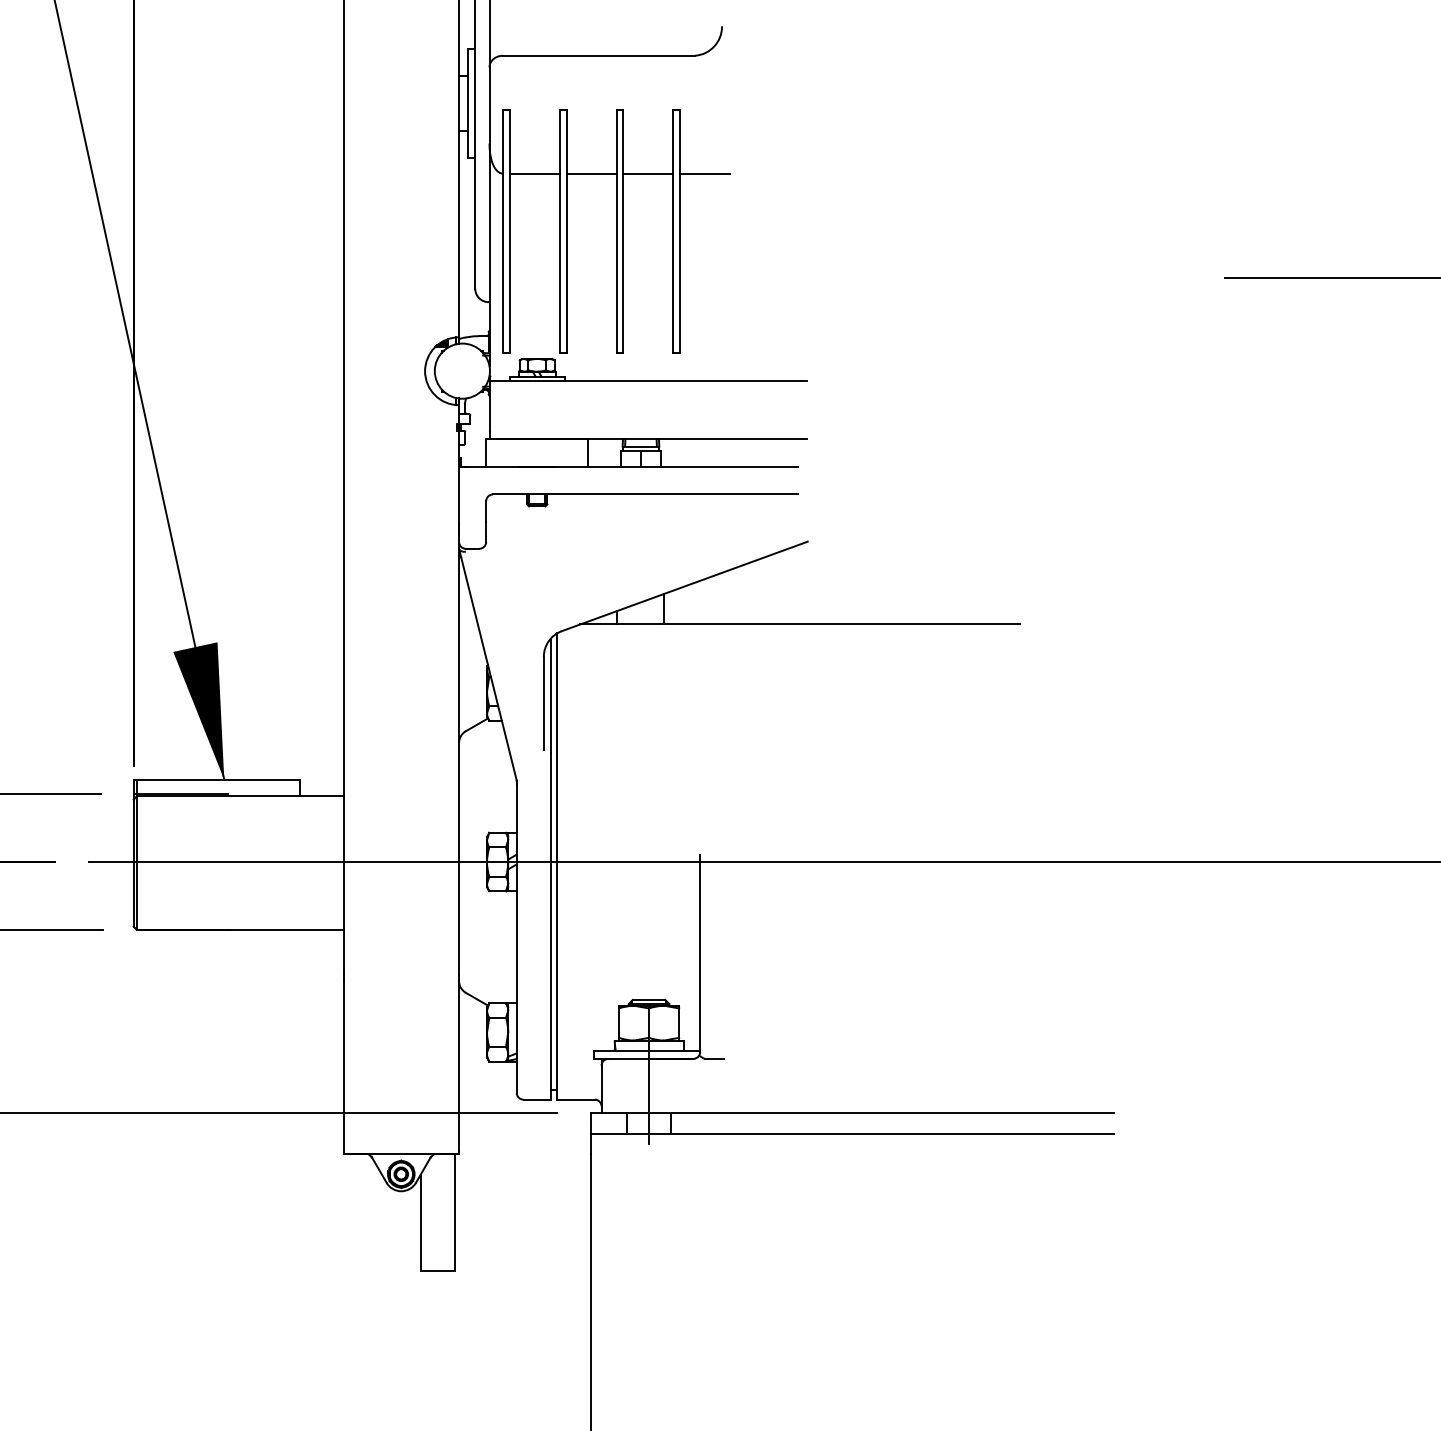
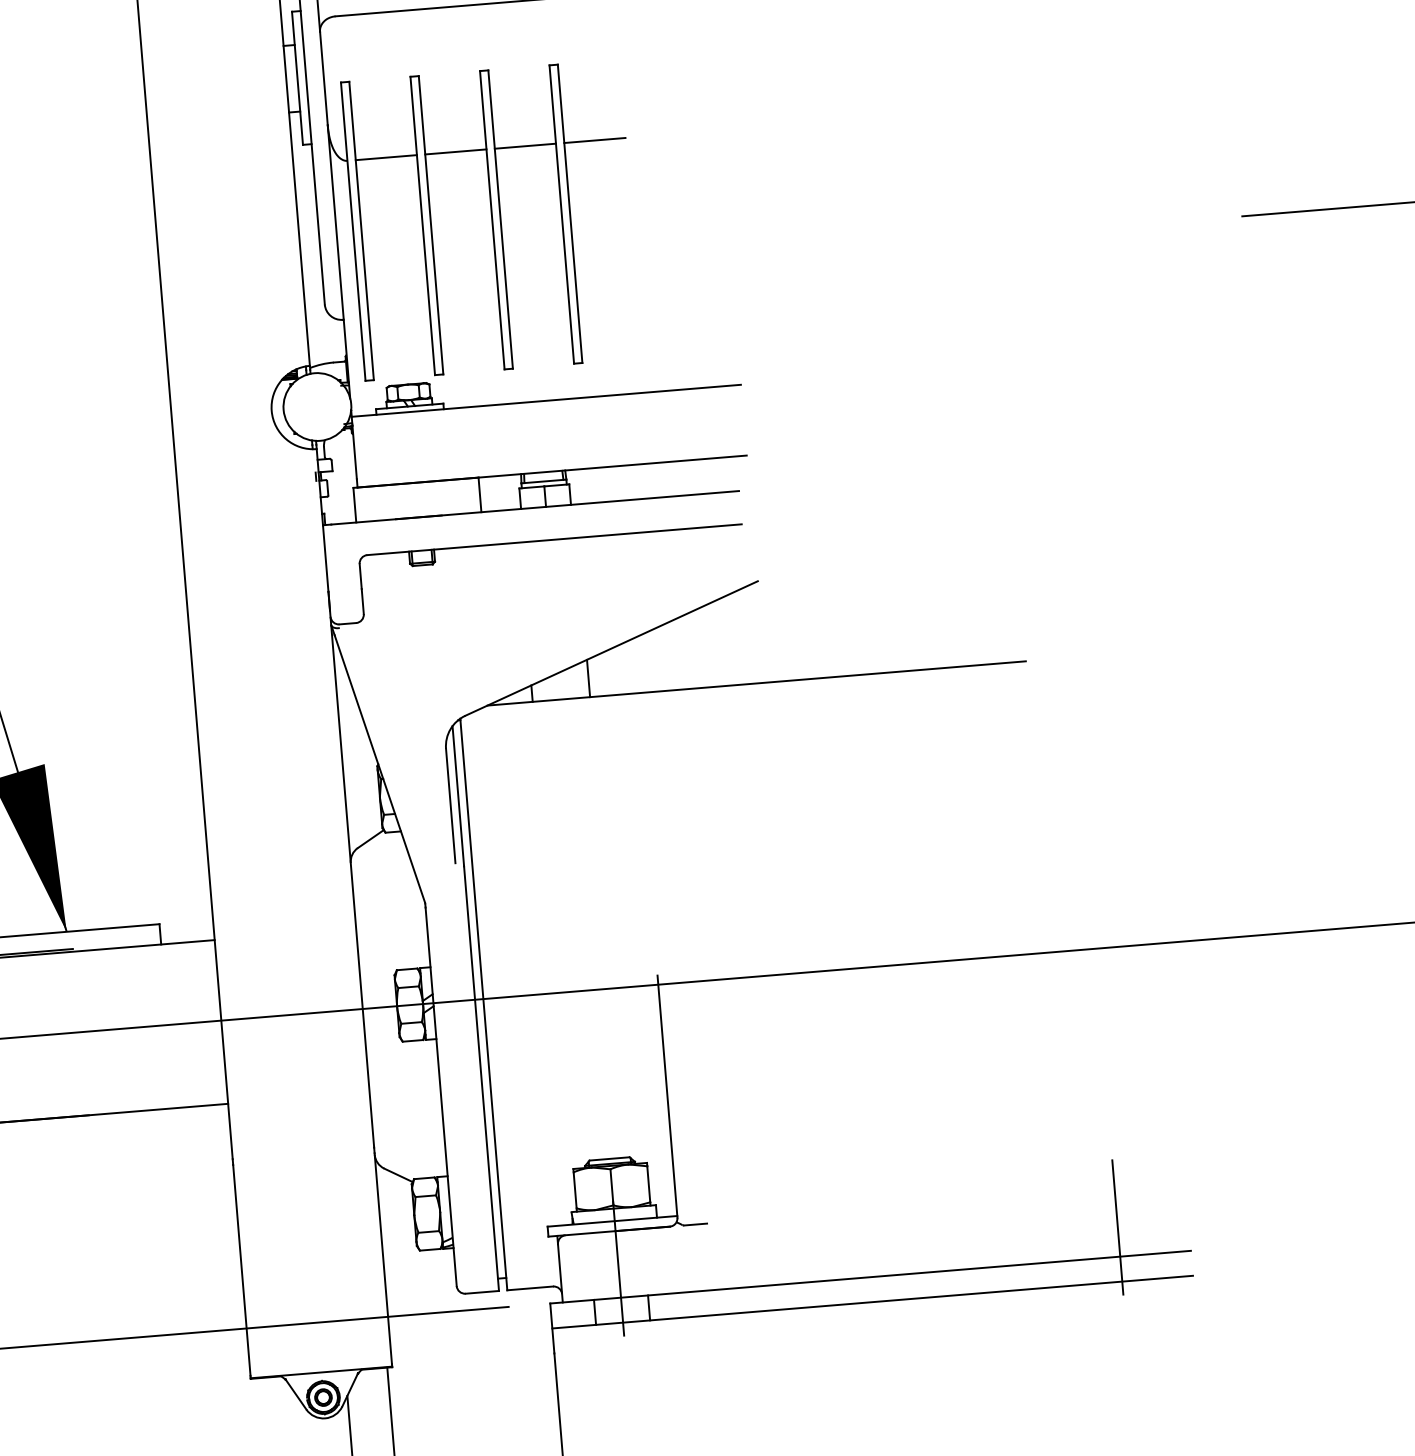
line: (1056, 1089) -> (1117, 1227), added

